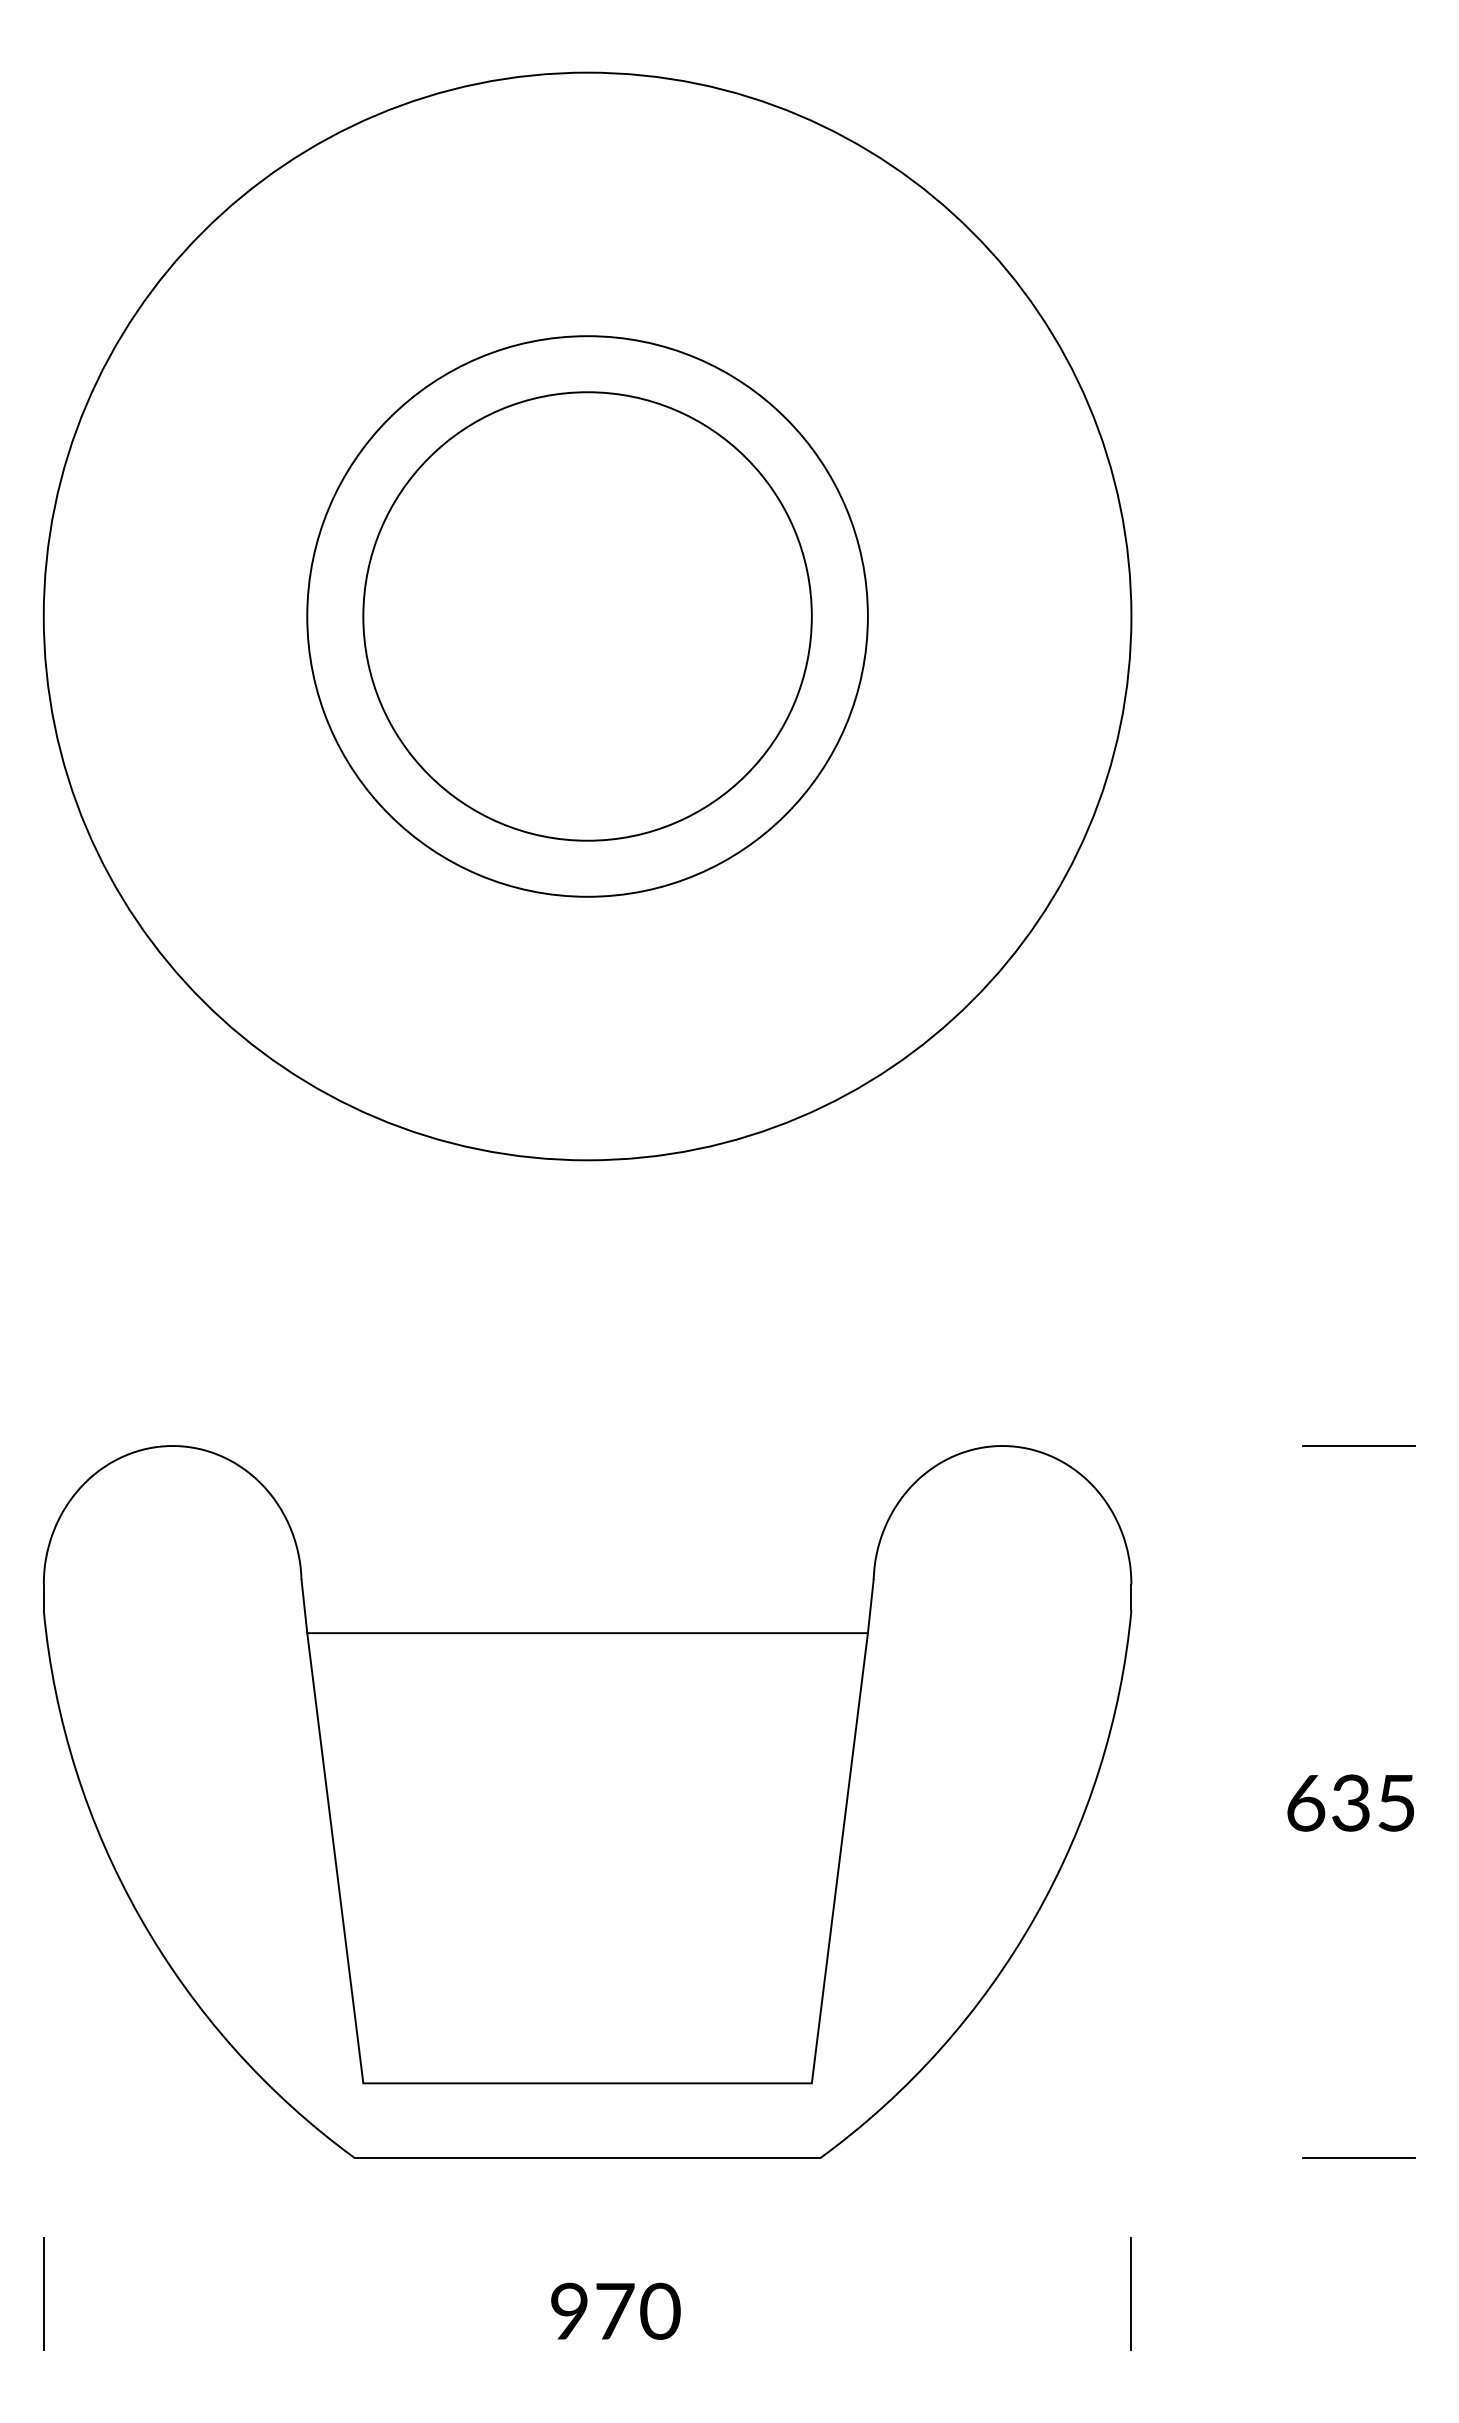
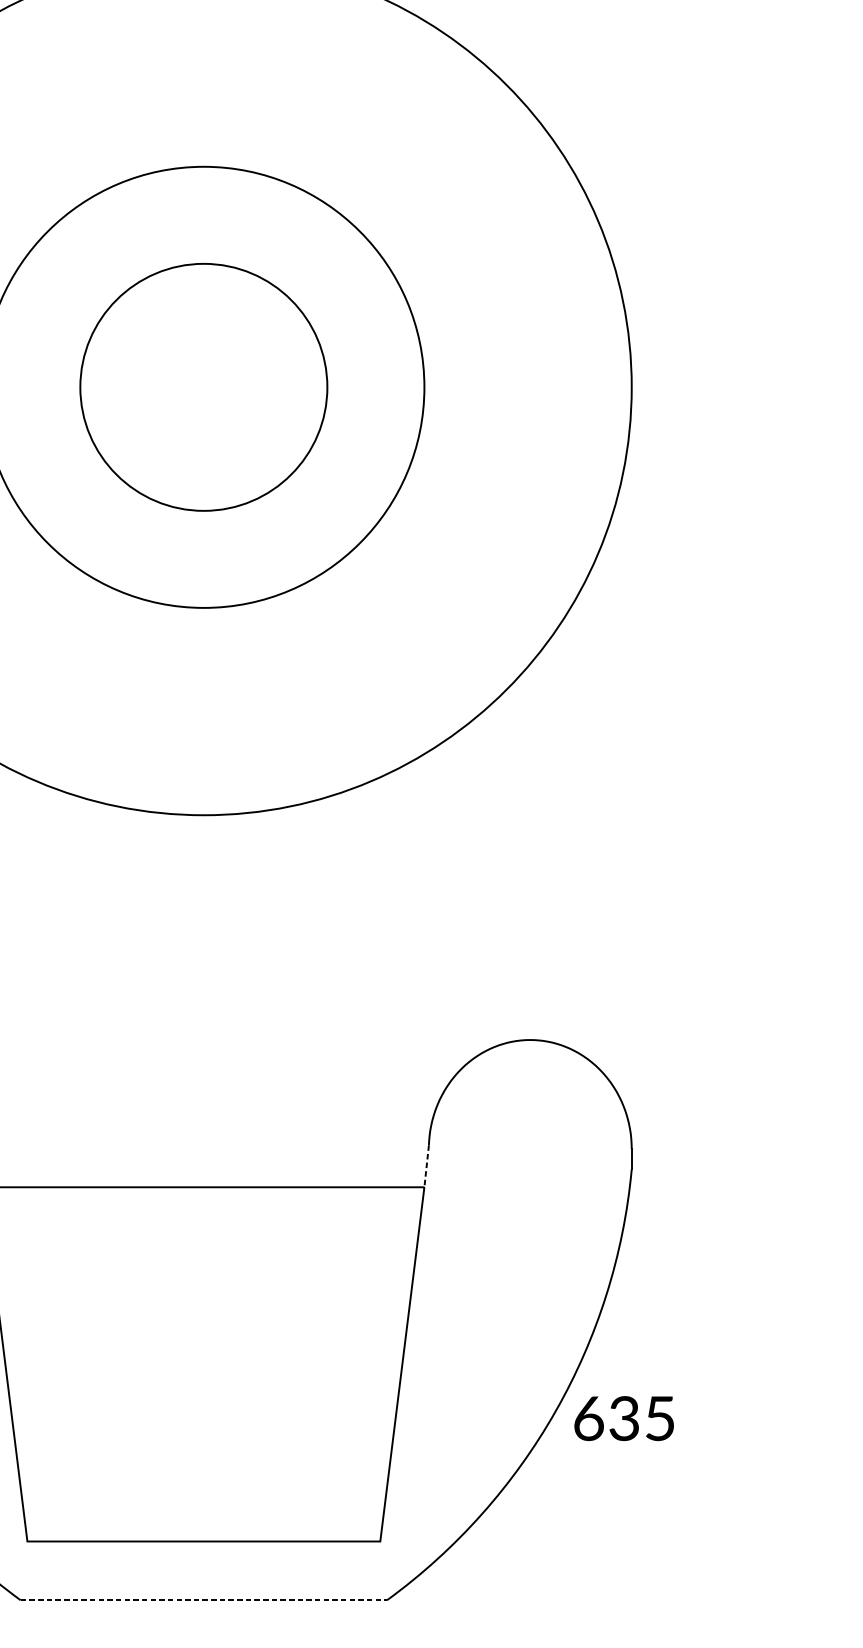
circle: (587, 616) -> (203, 387), size x0.7
line: (1359, 1446) -> (811, 1040), removed
line: (870, 1606) -> (426, 1166), solid -> dashed
text: (1350, 1802) -> (623, 1418), moved
line: (587, 2158) -> (203, 1600), solid -> dashed
line: (1359, 2158) -> (811, 1600), removed

